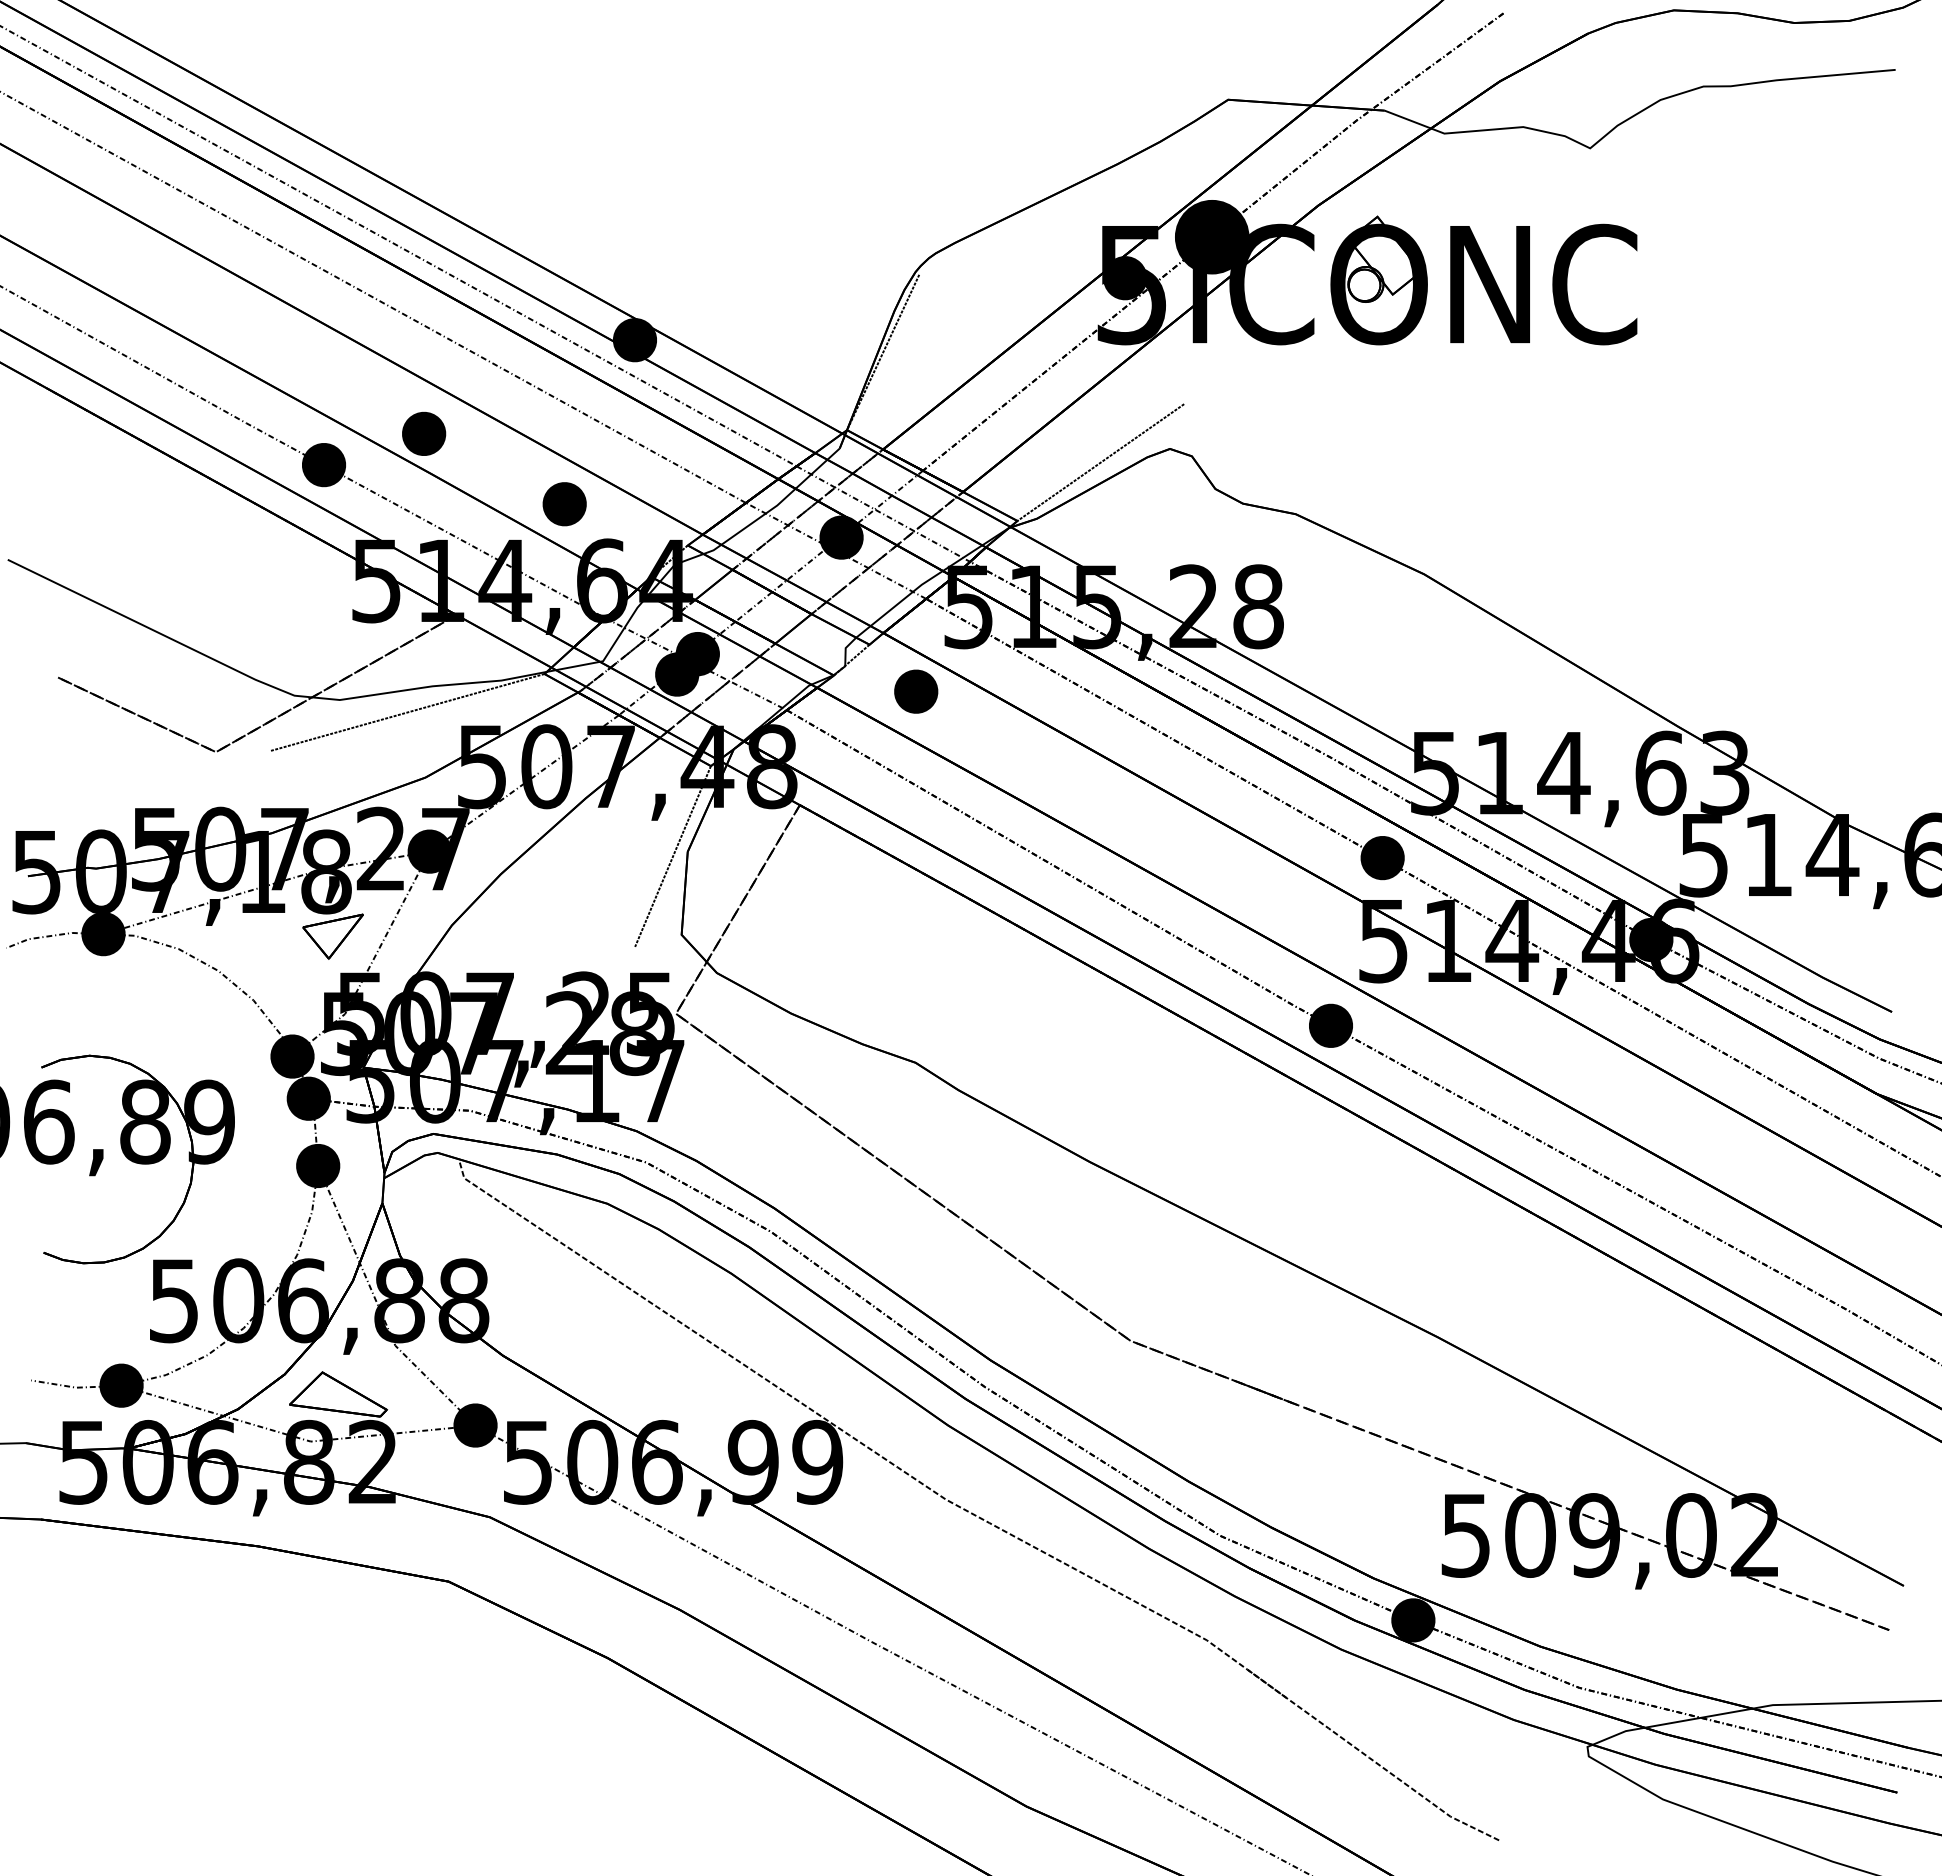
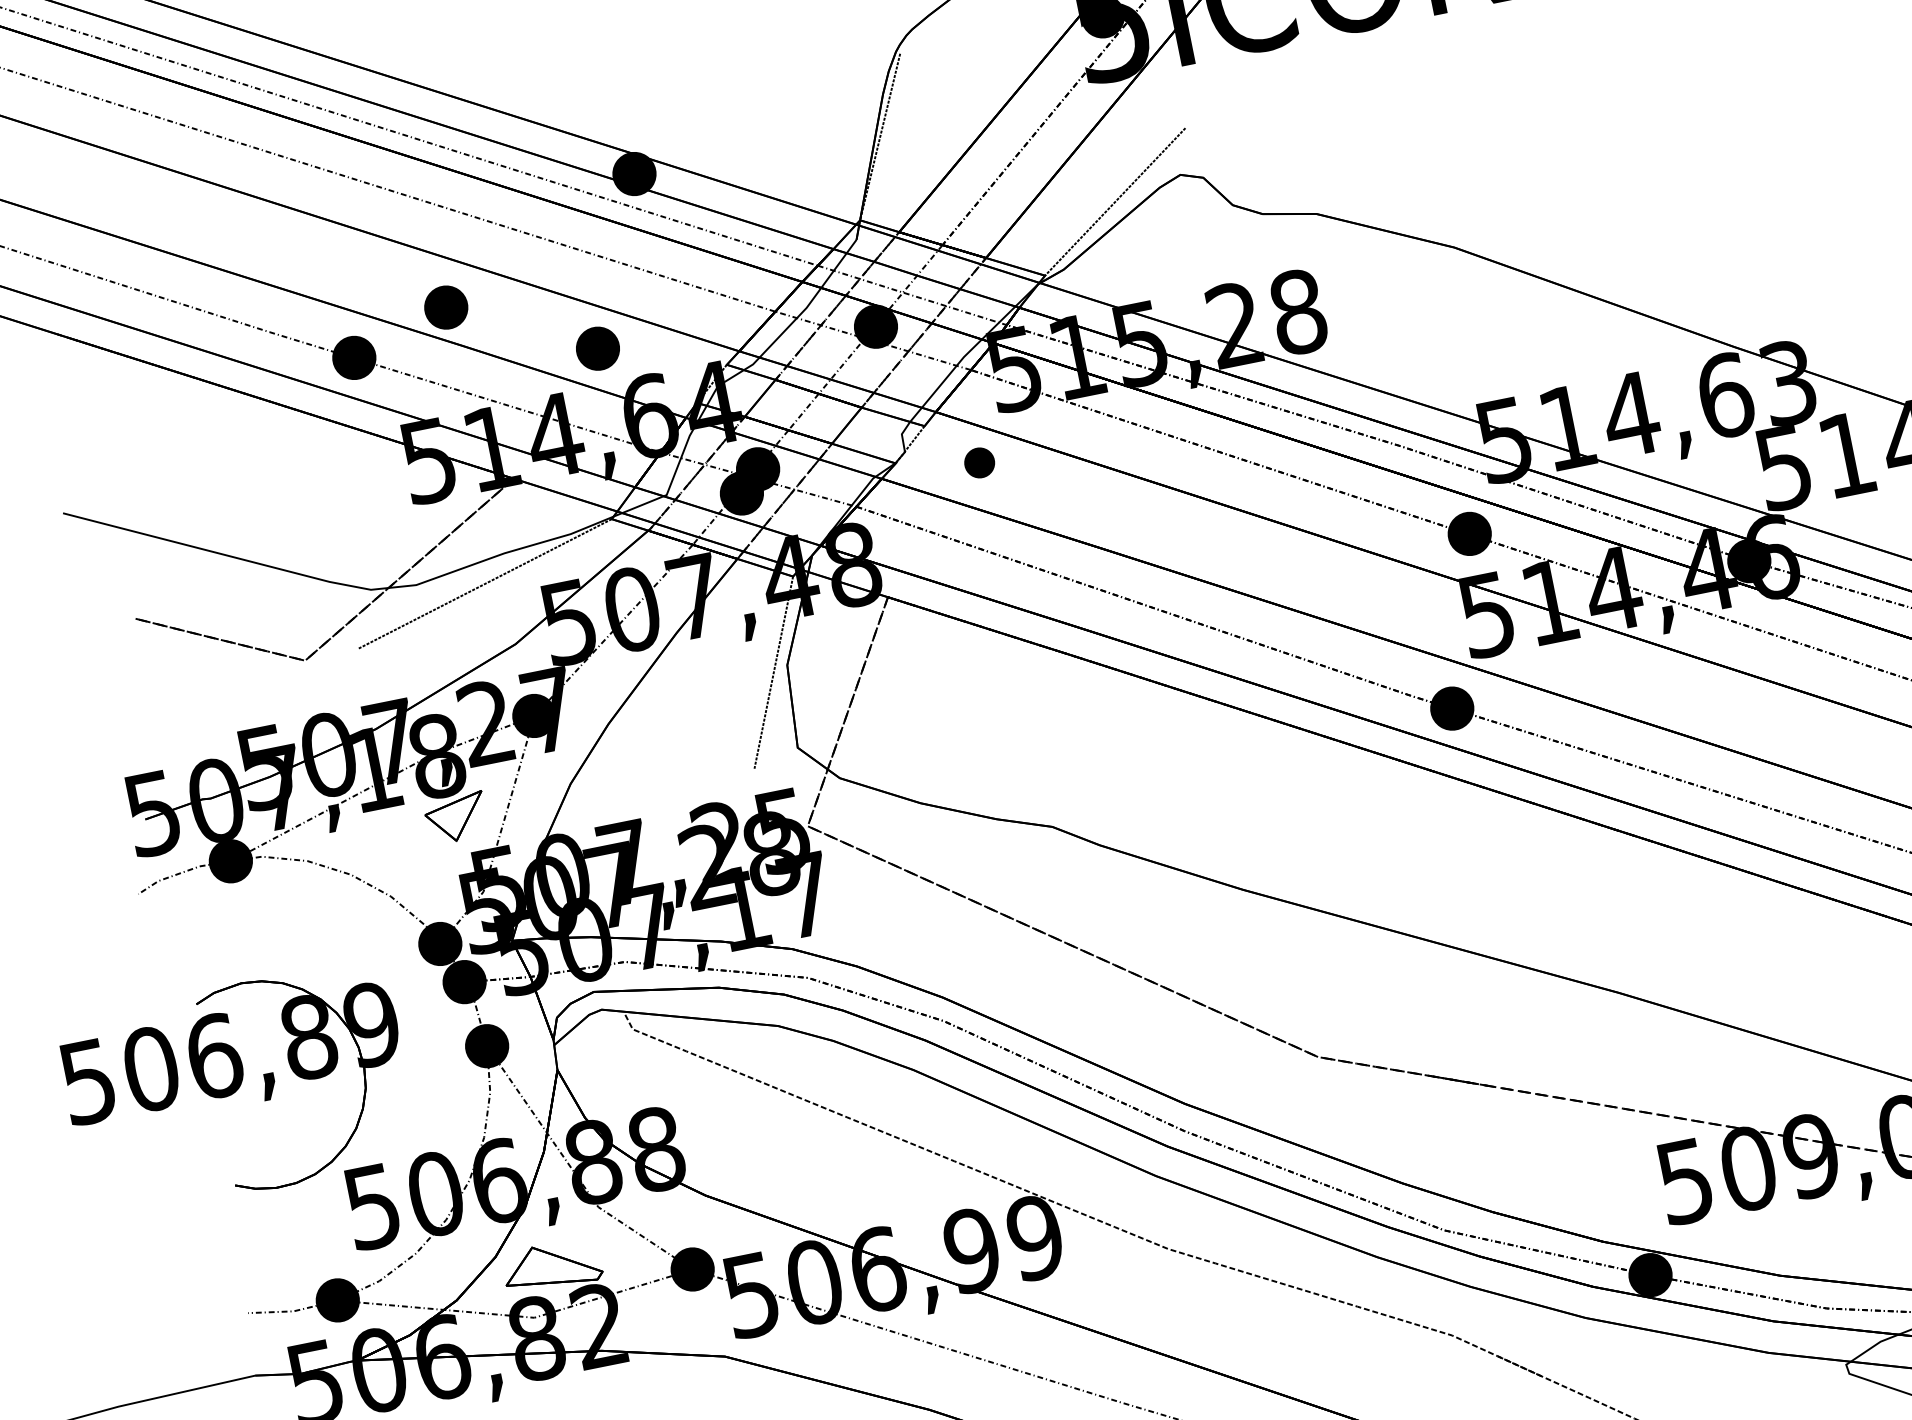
part: (916, 691) -> (979, 462), size x0.7

